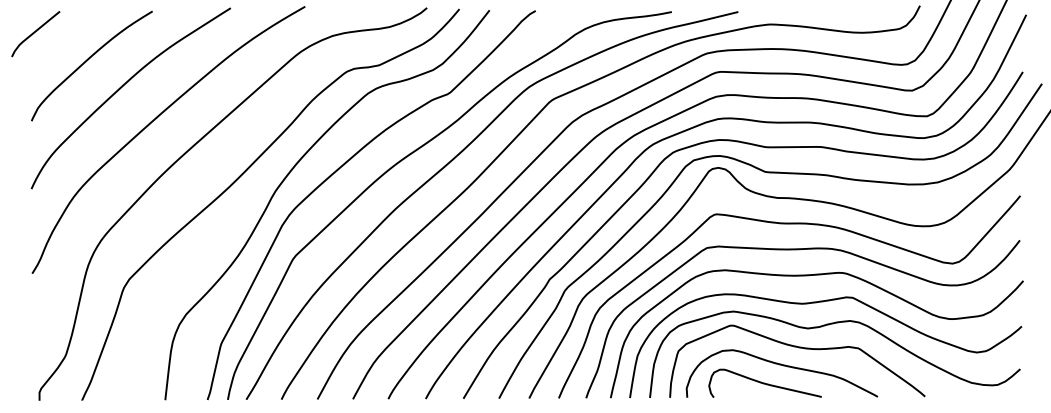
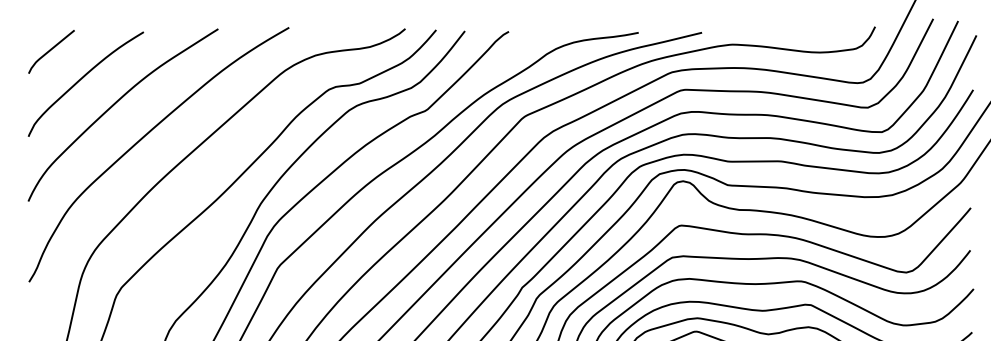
curve: (34, 33) -> (50, 51), moved

